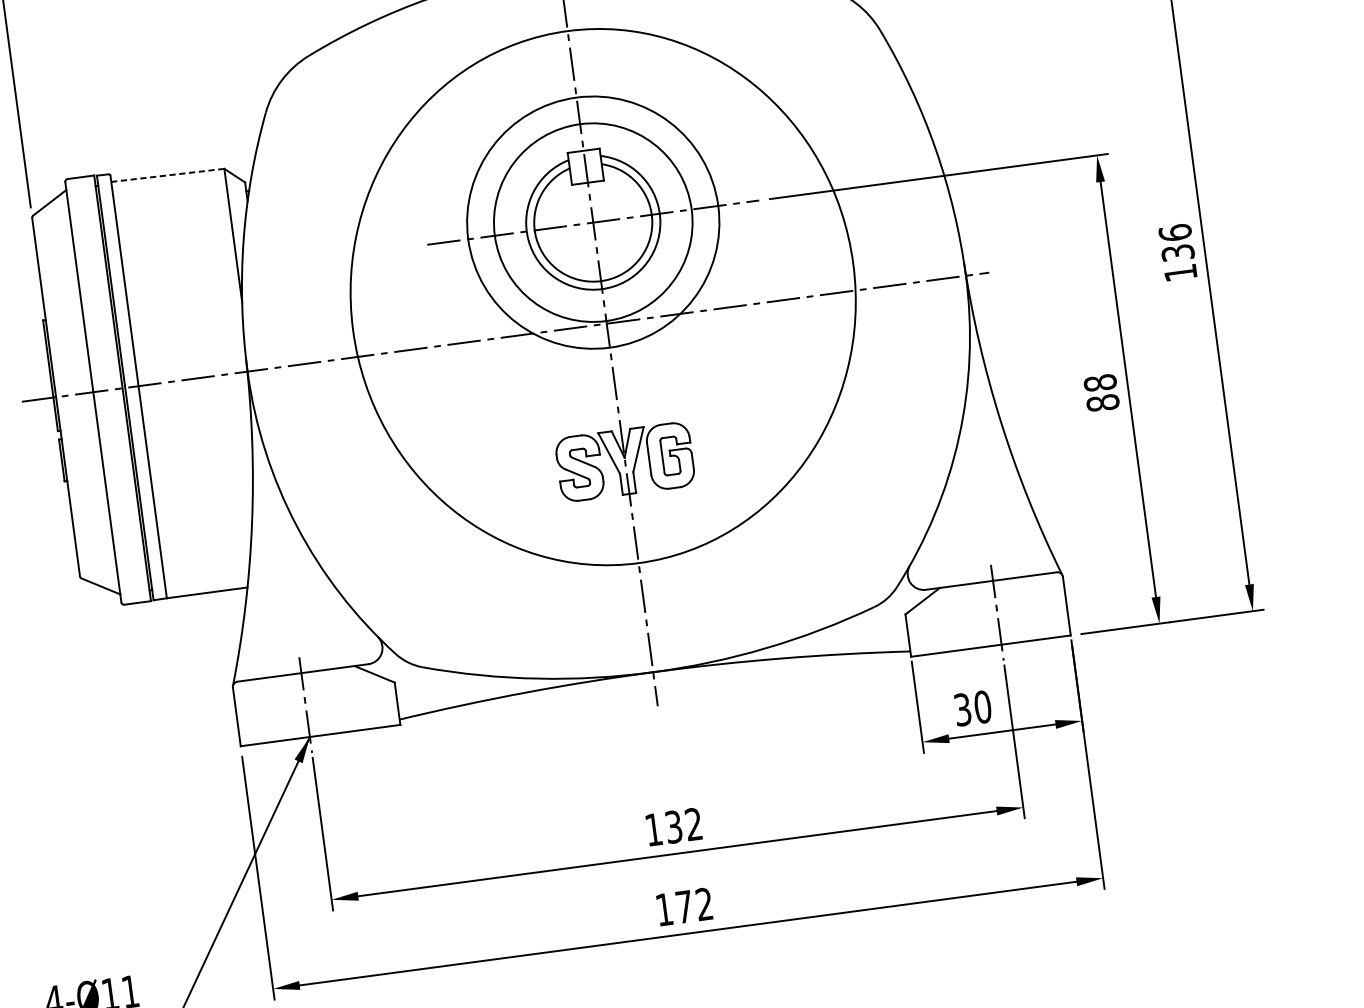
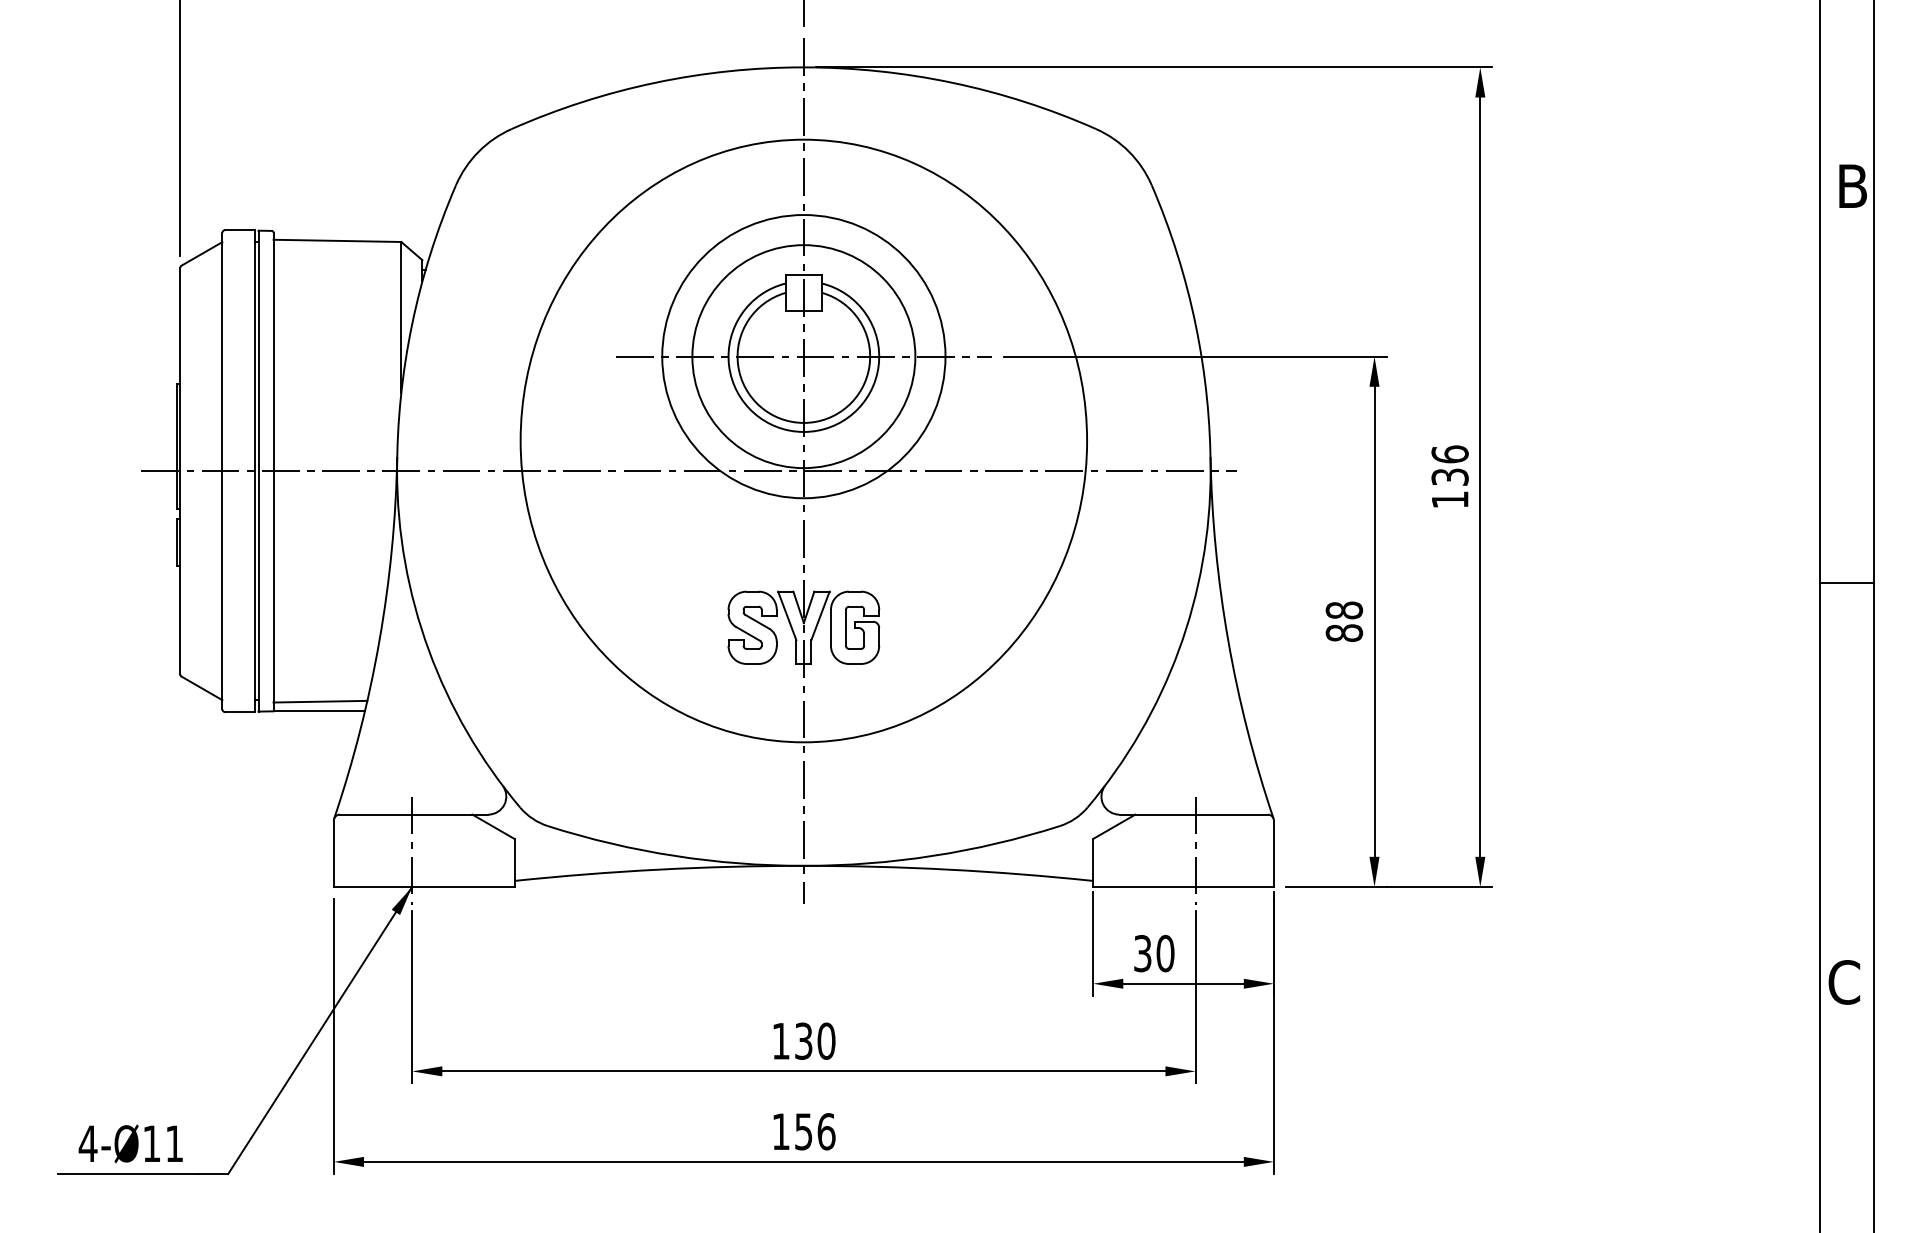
line: (167, 175) -> (337, 240), dashed -> solid
line: (207, 584) -> (320, 701), added
text: (693, 823) -> (826, 1040), 132 -> 130
text: (694, 905) -> (815, 1131), 172 -> 156

